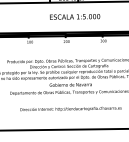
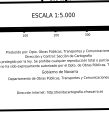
text: (75, 16) -> (53, 14), moved

